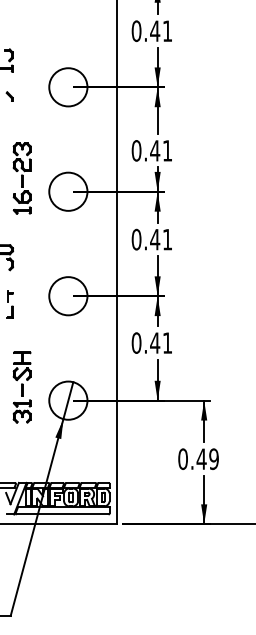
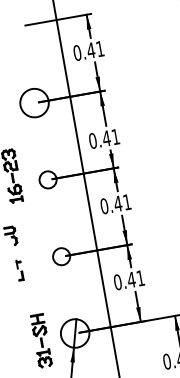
circle: (68, 191) -> (48, 179), size x0.6
circle: (68, 296) -> (61, 256), size x0.6
part: (21, 387) -> (40, 340), moved

